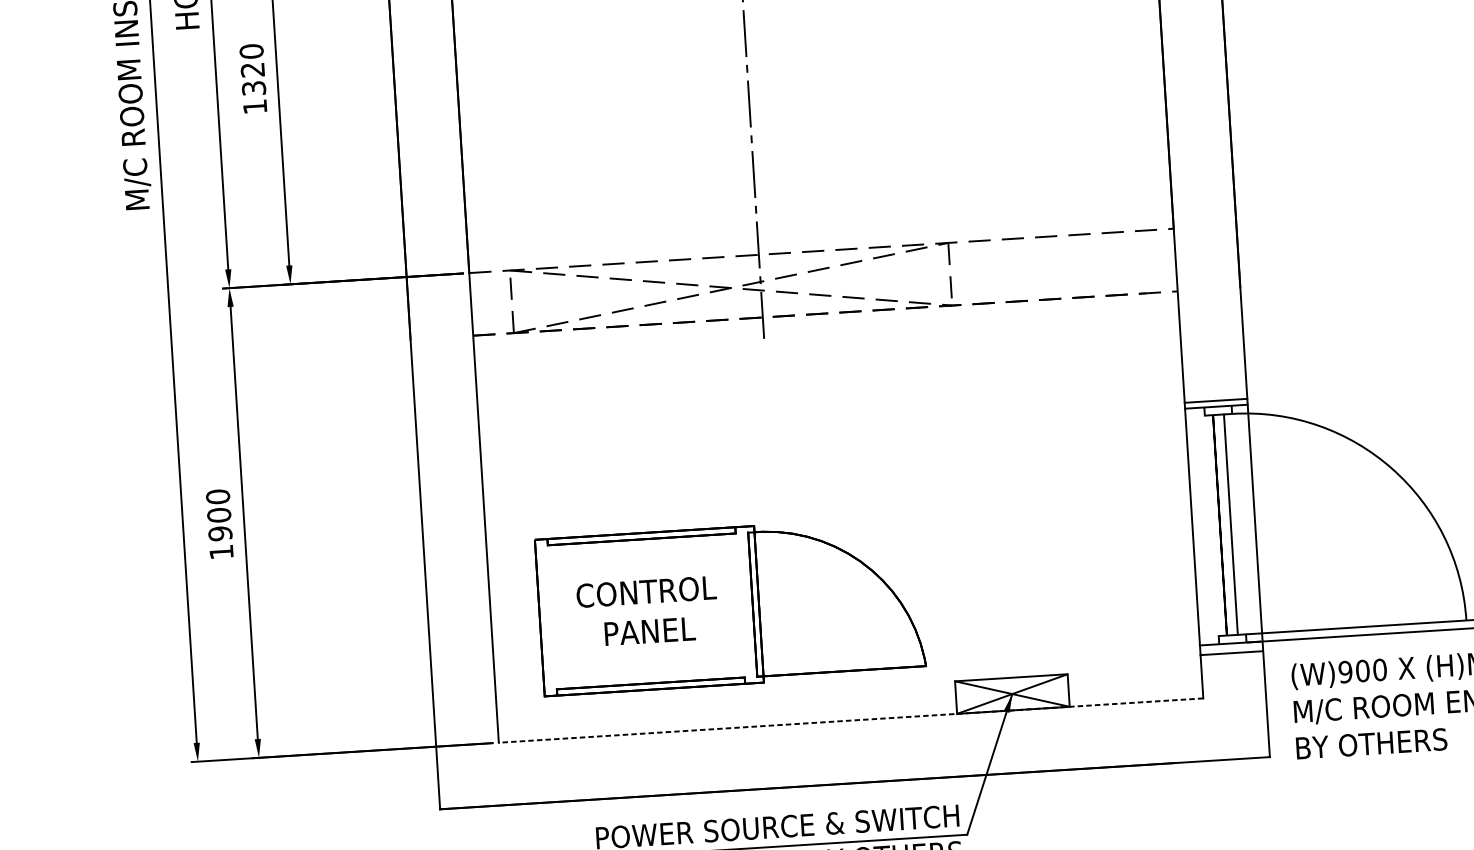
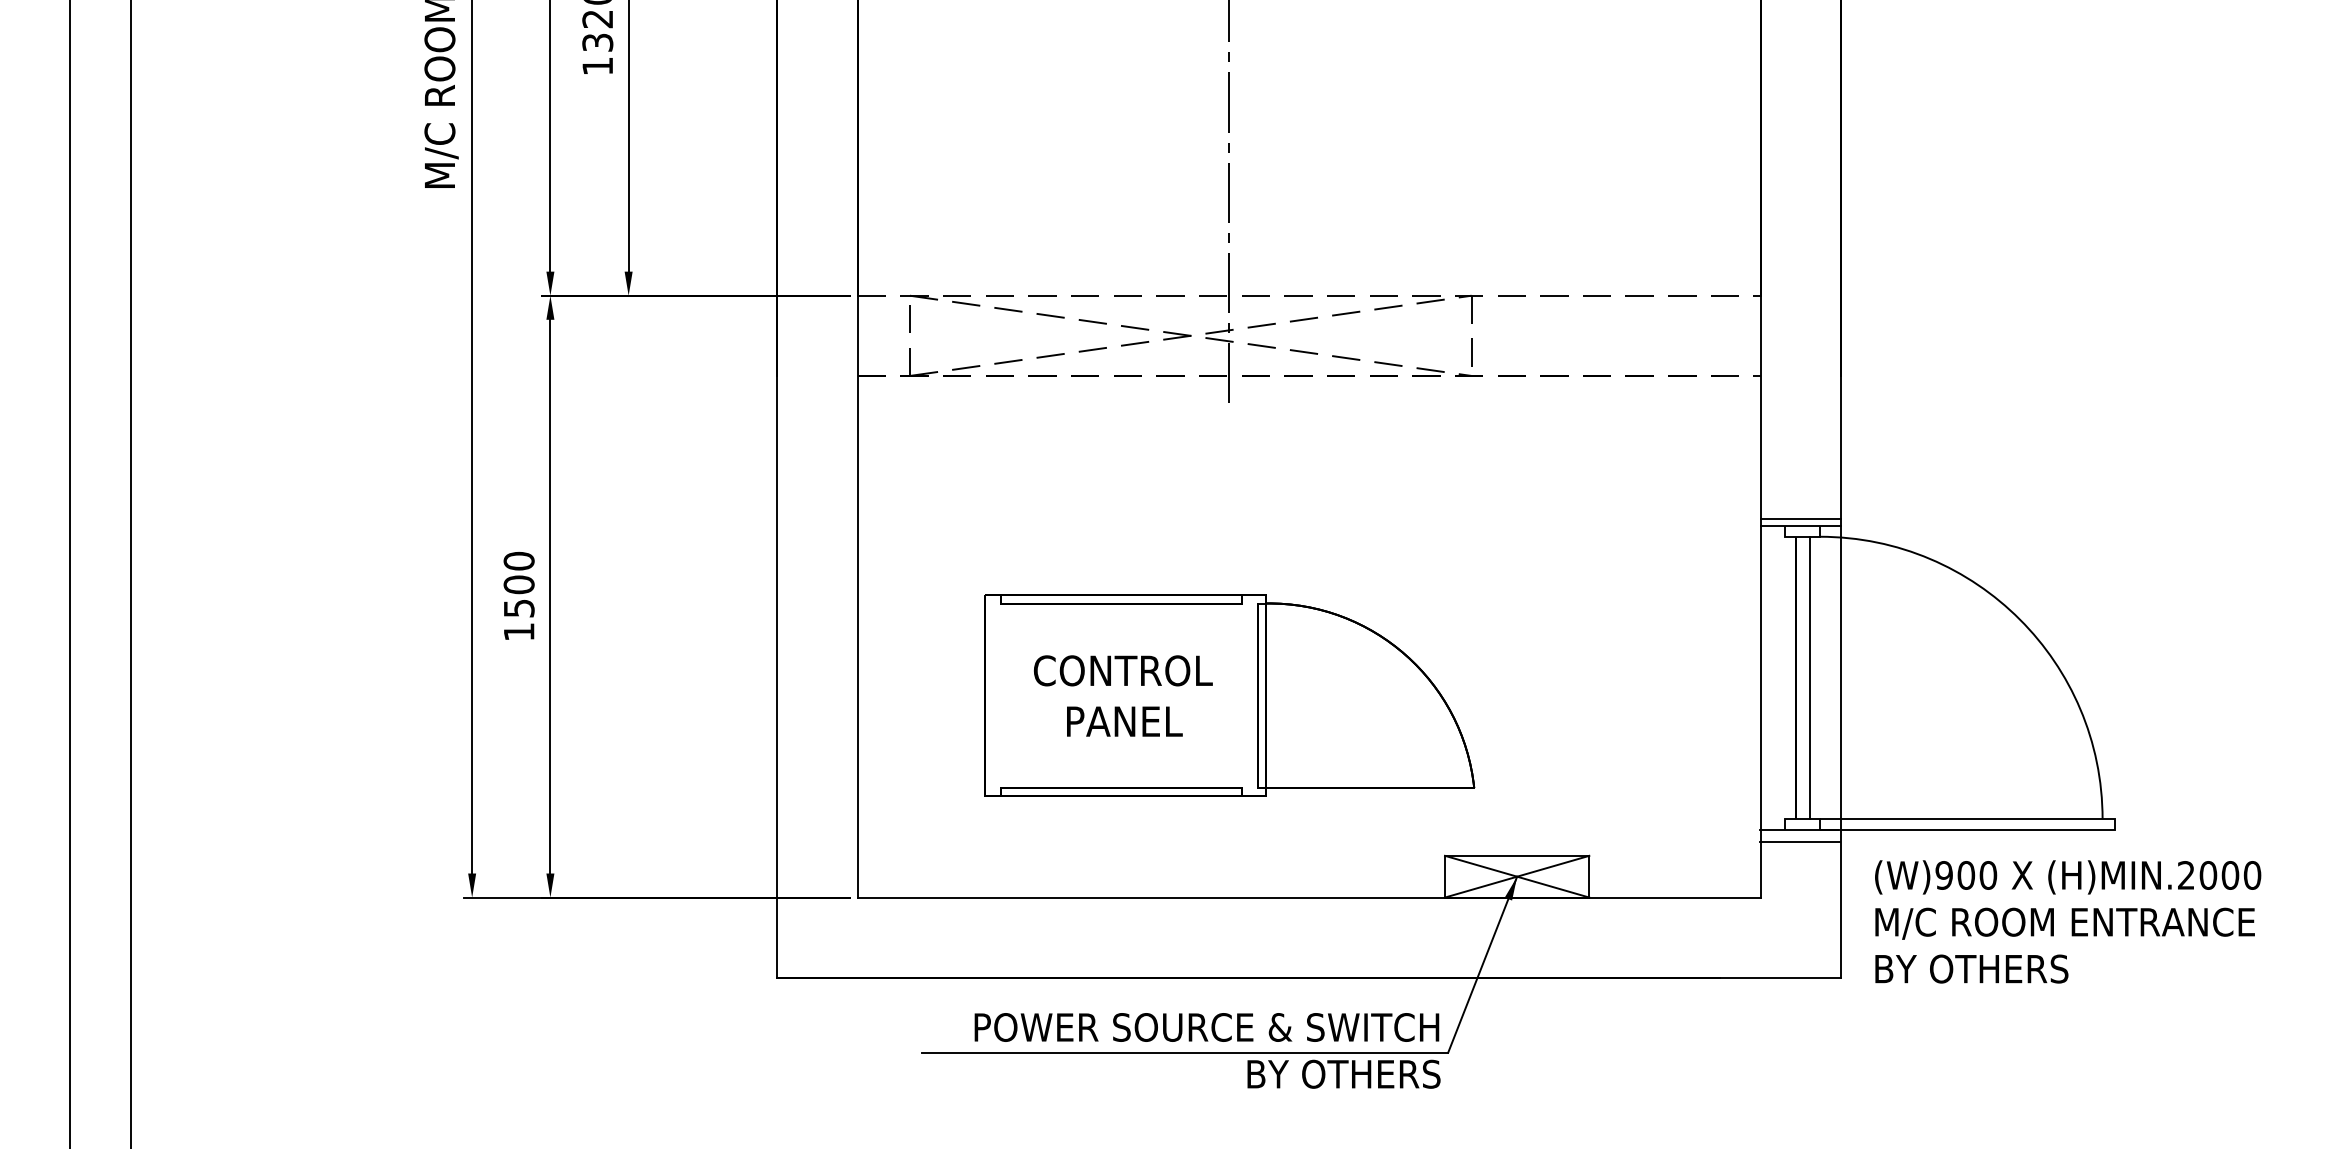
text: (219, 533) -> (518, 608), 1900 -> 1500
part: (730, 605) -> (1229, 695), moved
line: (850, 720) -> (1308, 897), dashed -> solid

